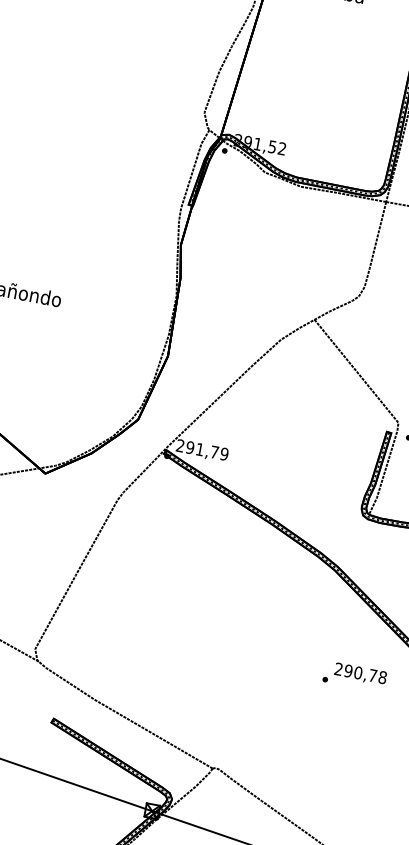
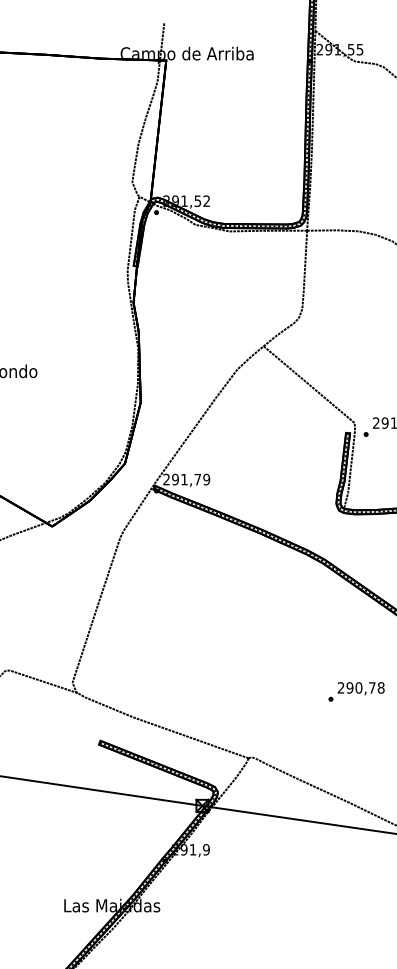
text: (354, 676) -> (356, 691), moved

